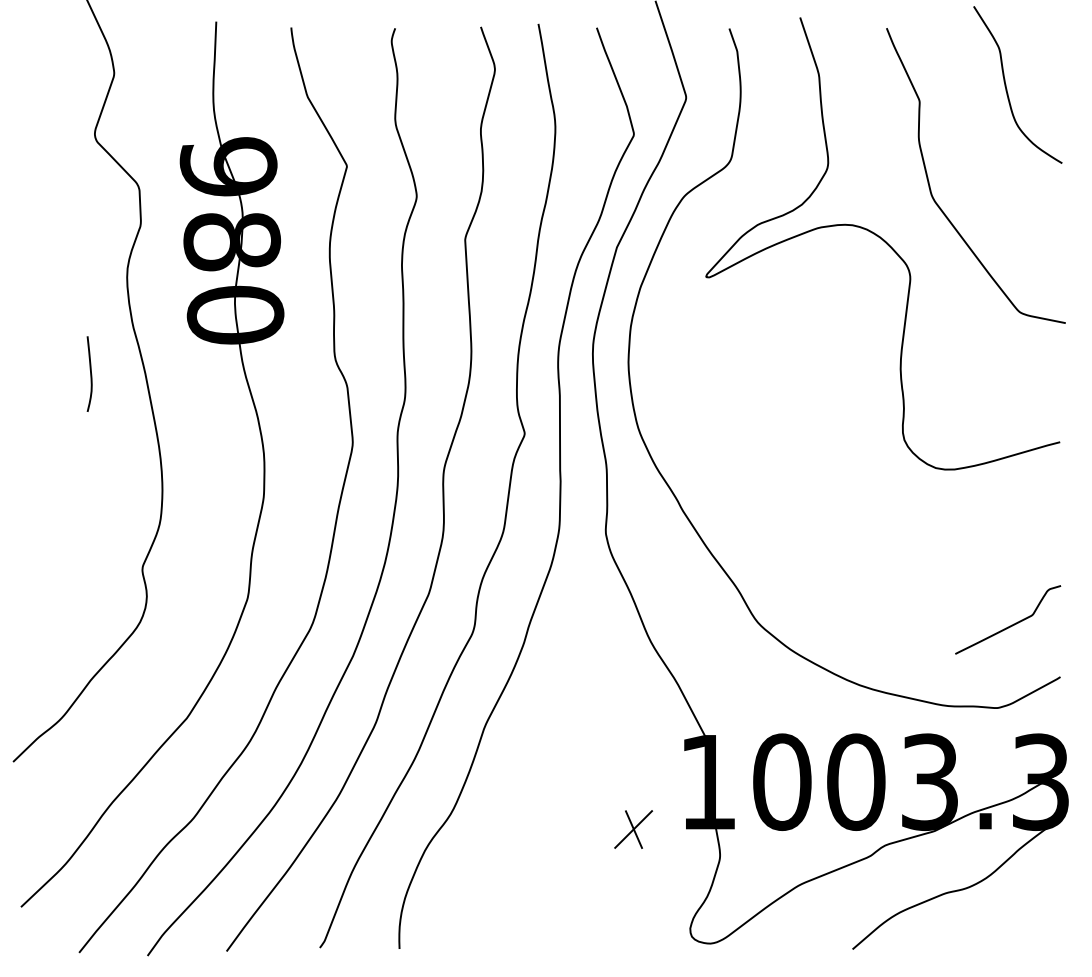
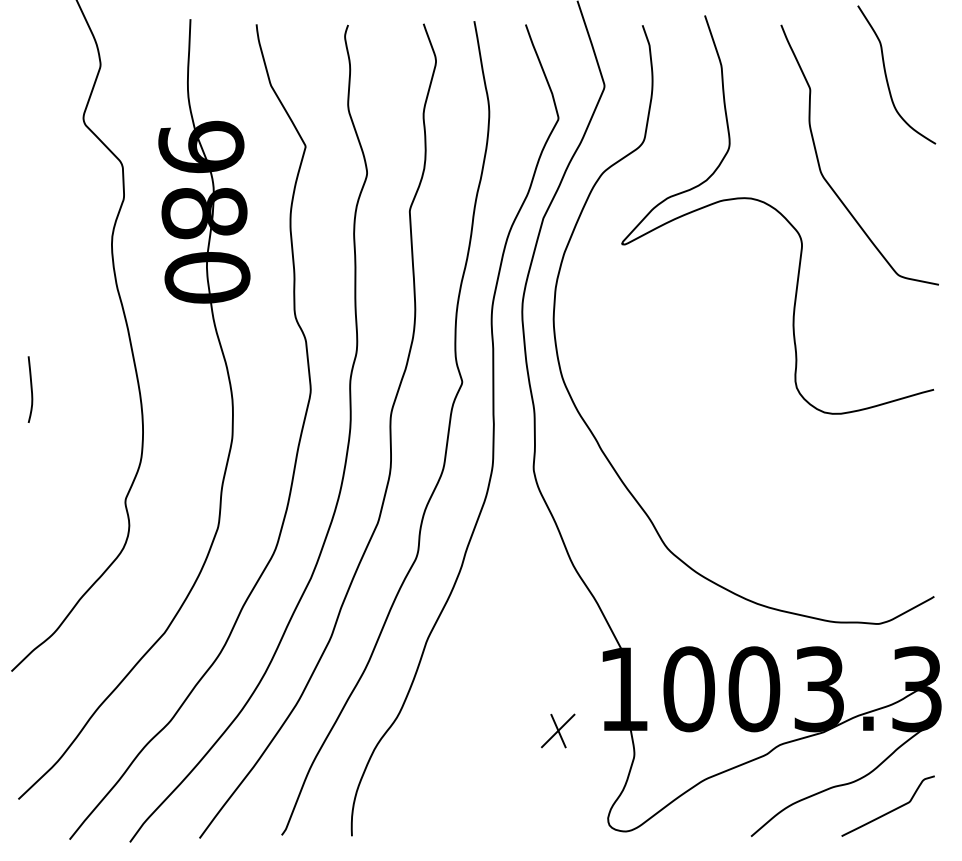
curve: (90, 373) -> (31, 389), moved
curve: (1011, 624) -> (891, 810), moved

